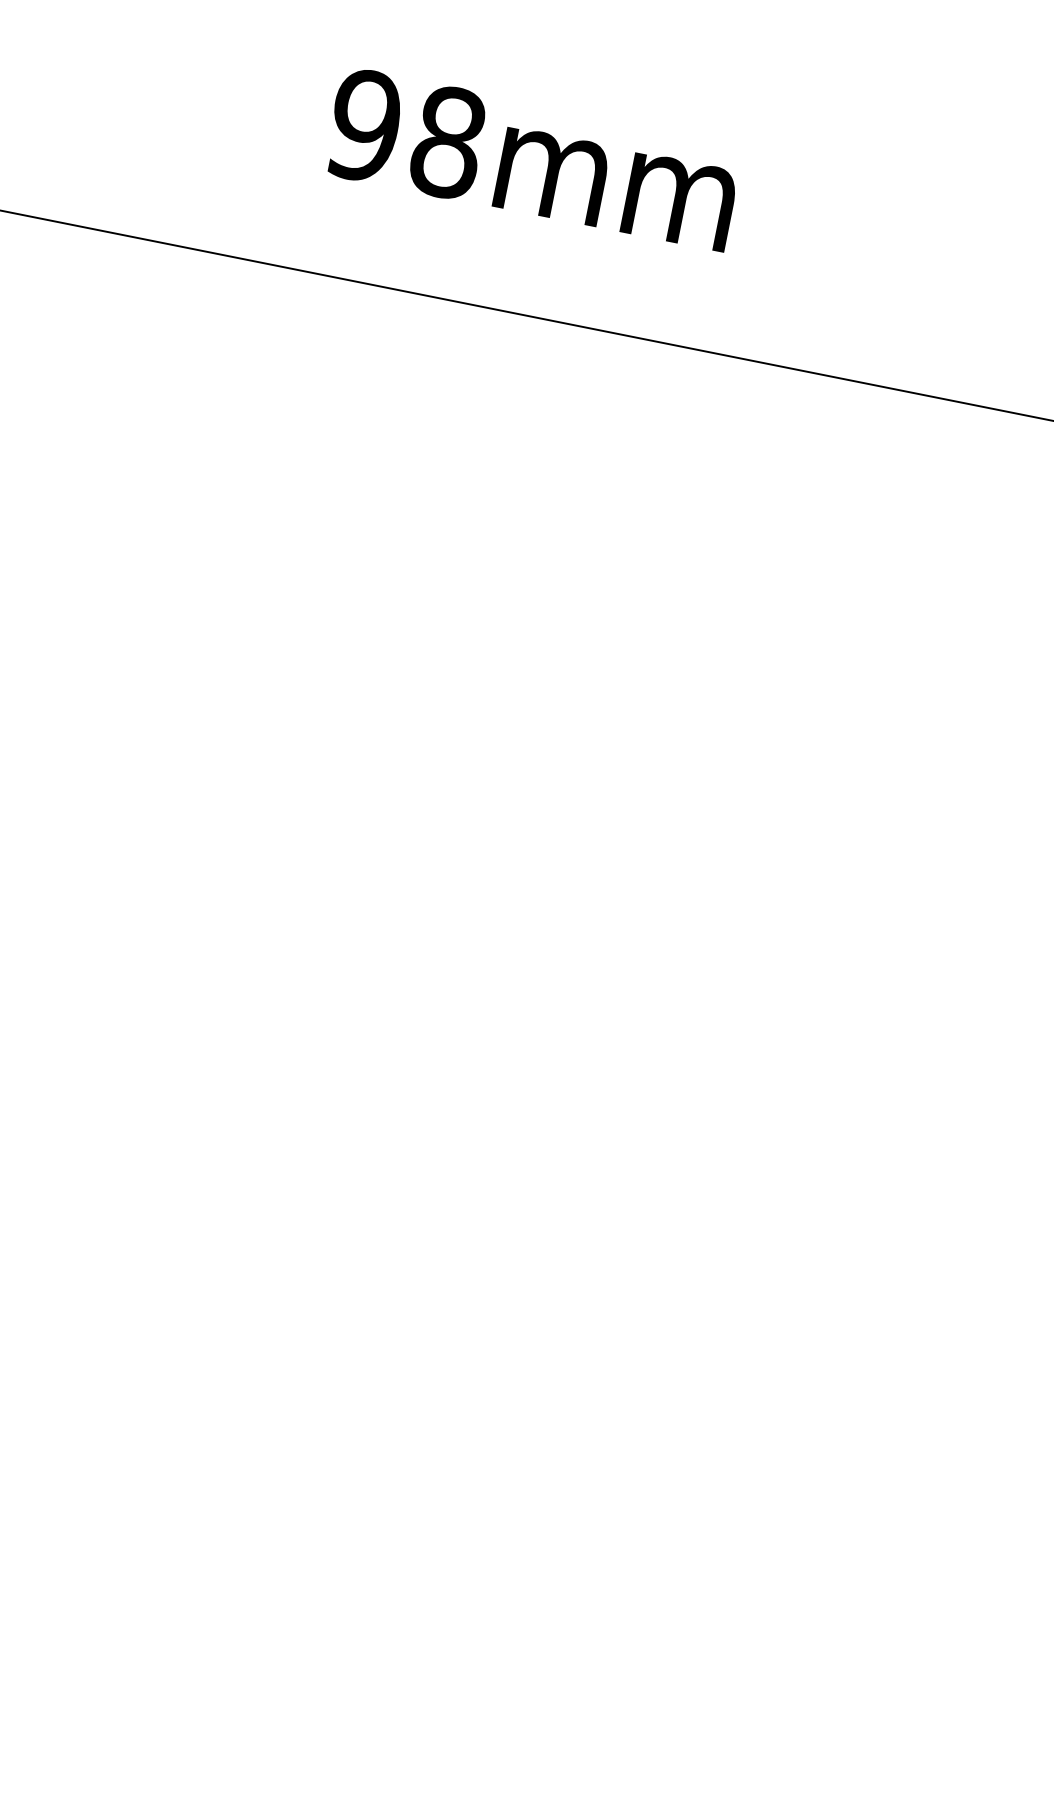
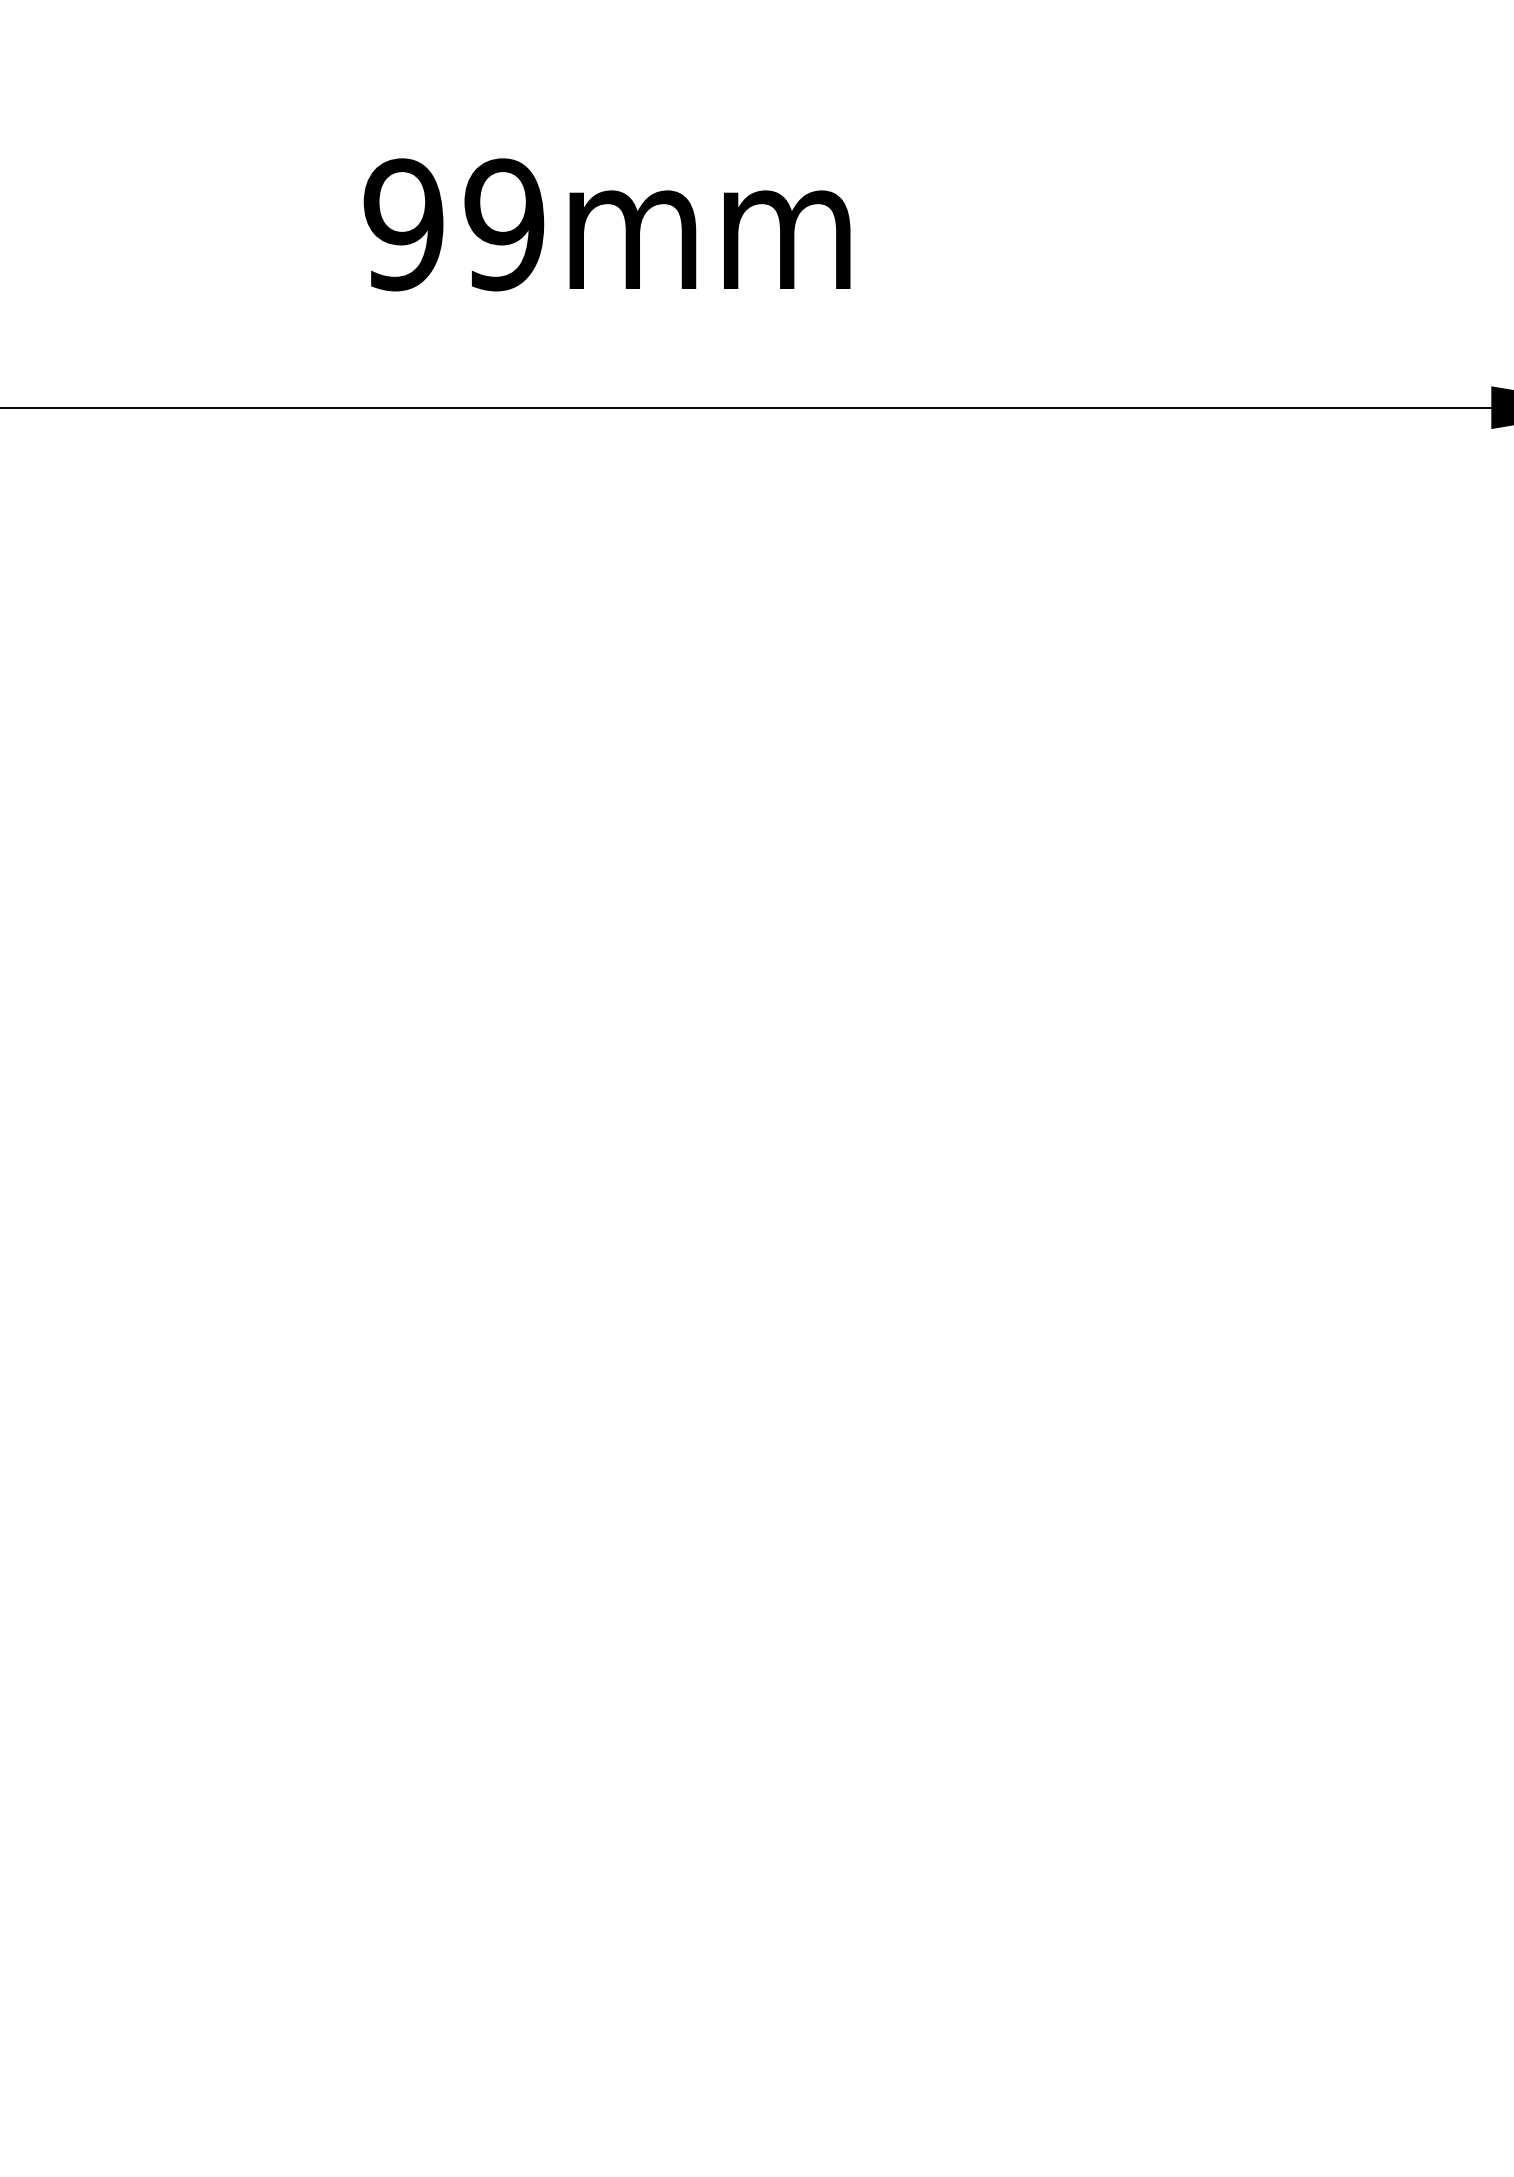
text: (448, 142) -> (504, 224), 98mm -> 99mm

